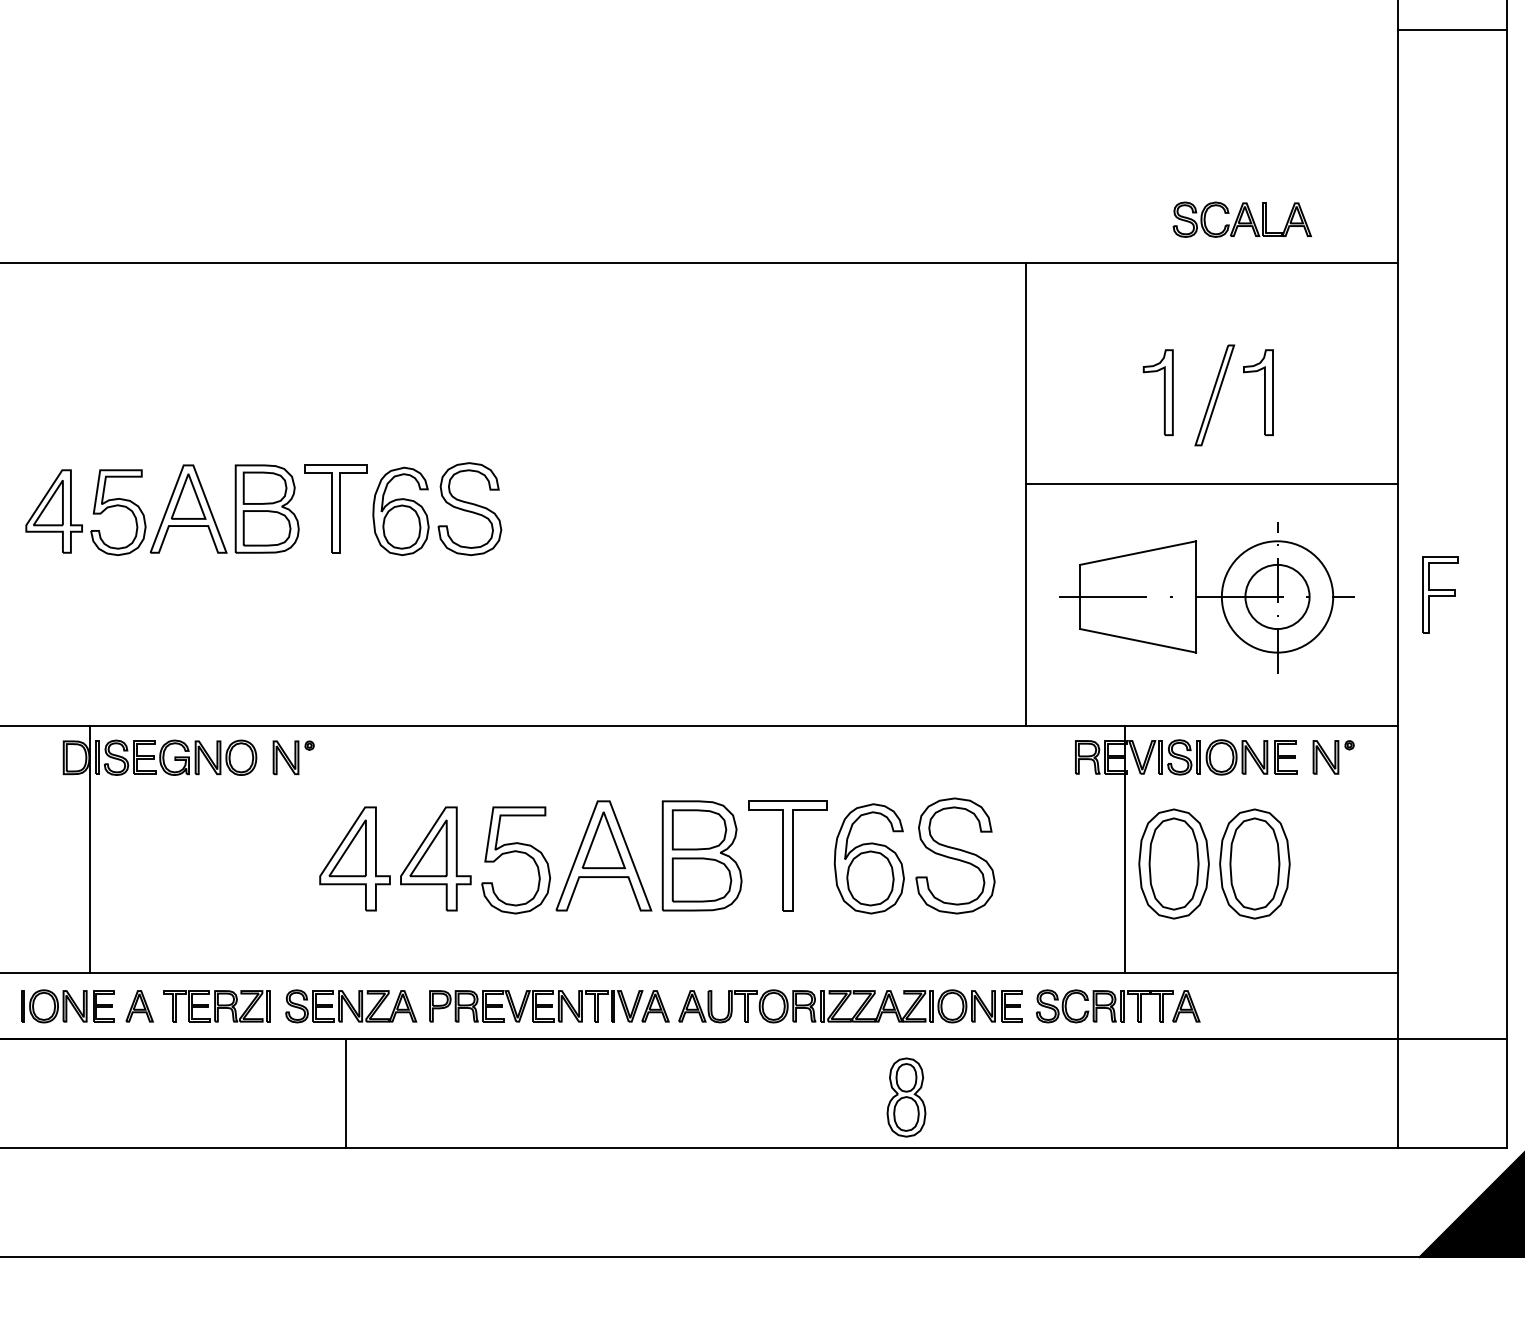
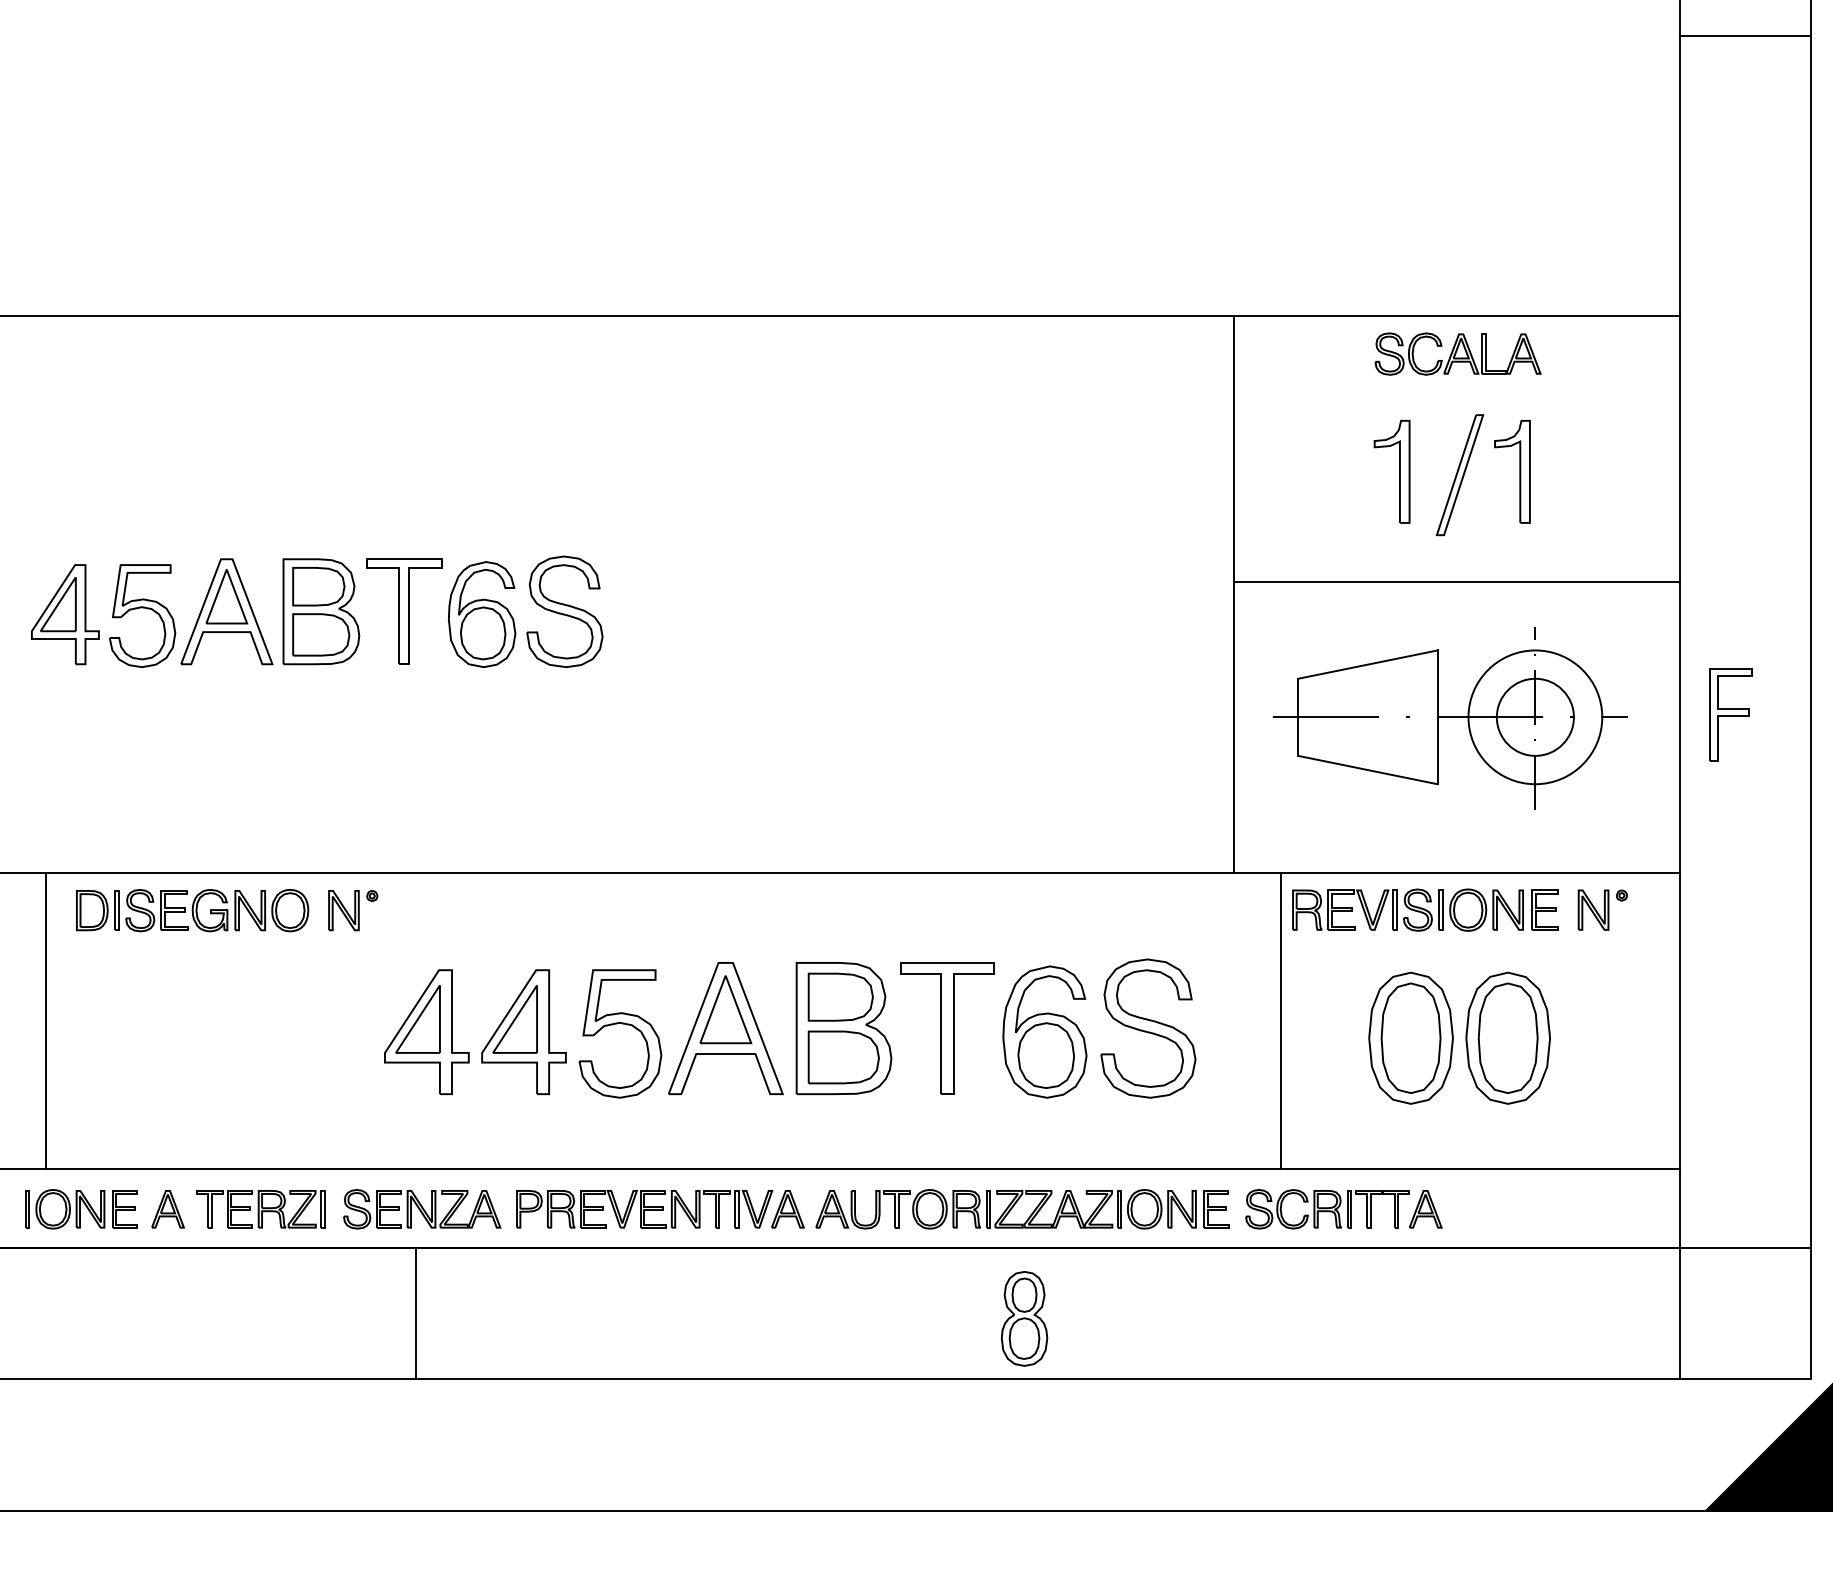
part: (1241, 219) -> (1457, 353), moved
line: (90, 849) -> (46, 1020), moved
line: (1124, 849) -> (1280, 1020), moved
part: (906, 1097) -> (1024, 1318), moved

